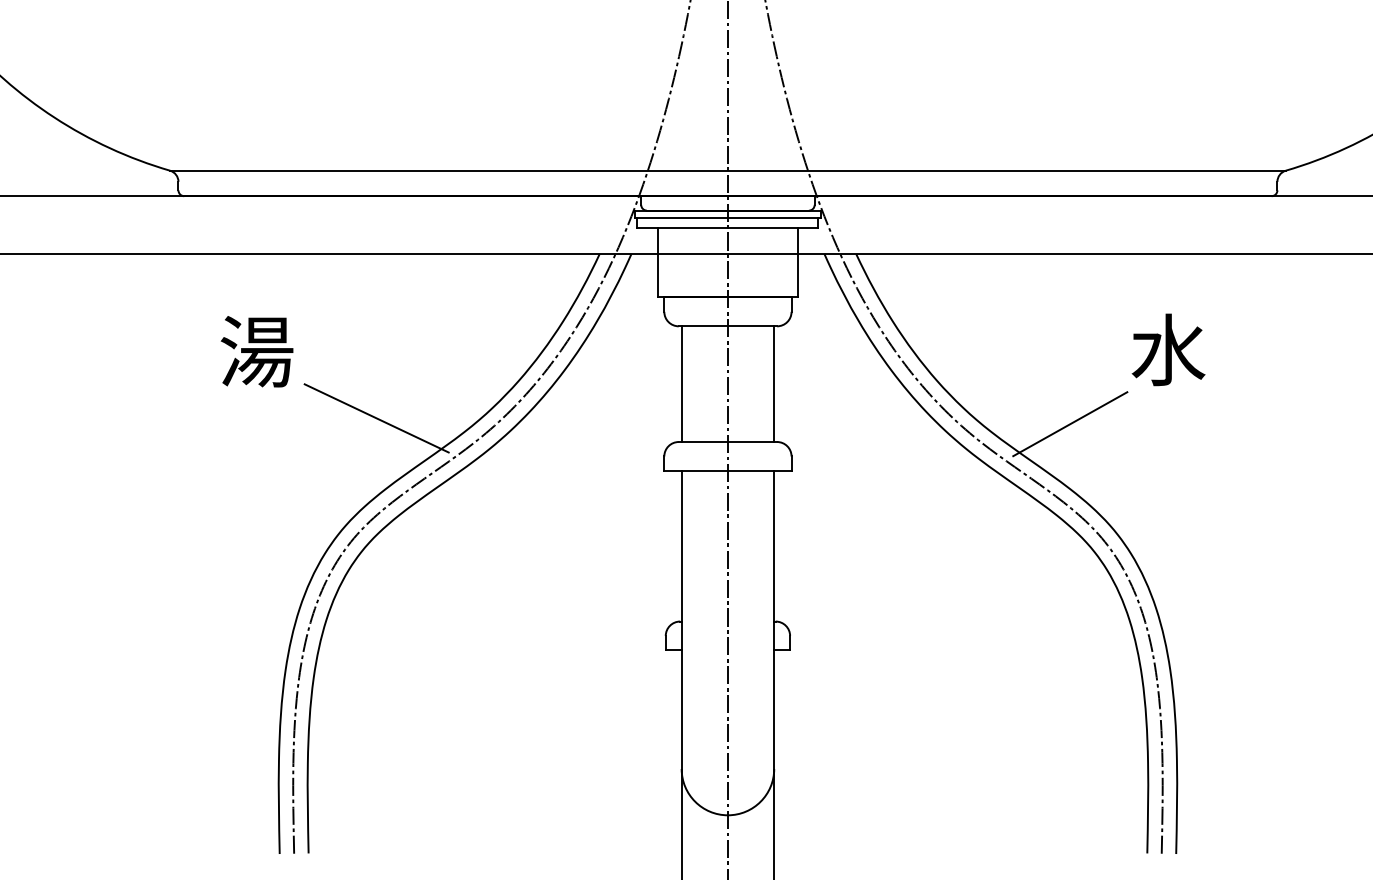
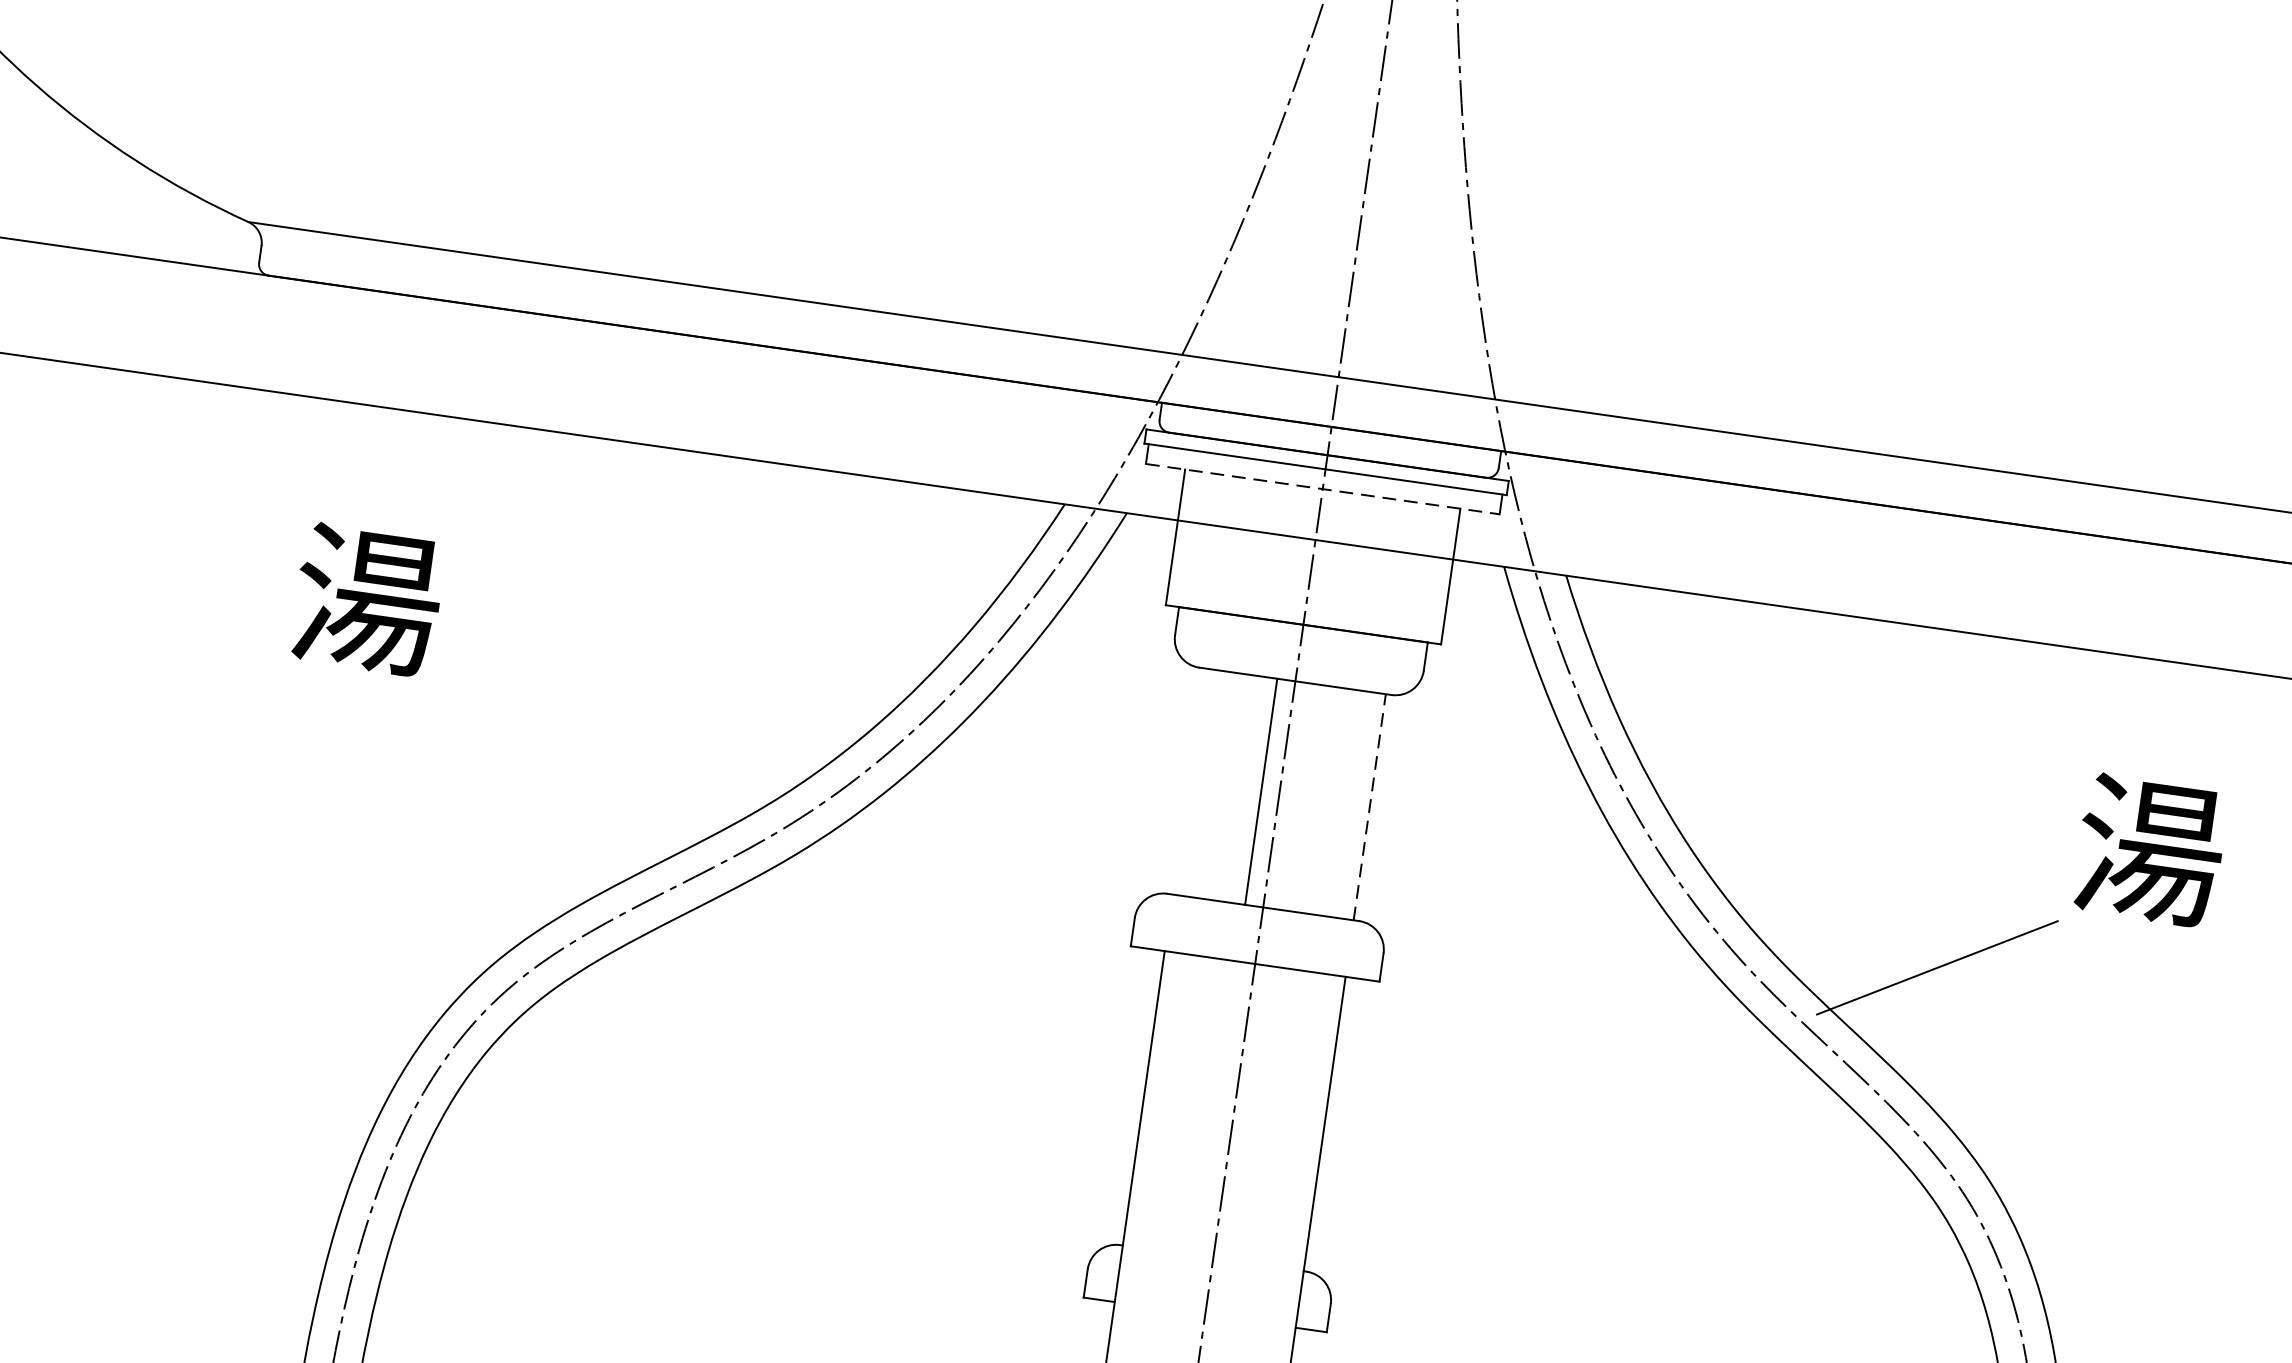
line: (728, 228) -> (1323, 490), solid -> dashed
text: (1168, 349) -> (2150, 849), 水 -> 湯
line: (681, 384) -> (1260, 792), moved
line: (774, 384) -> (1370, 807), solid -> dashed
line: (376, 418) -> (582, 763), removed

